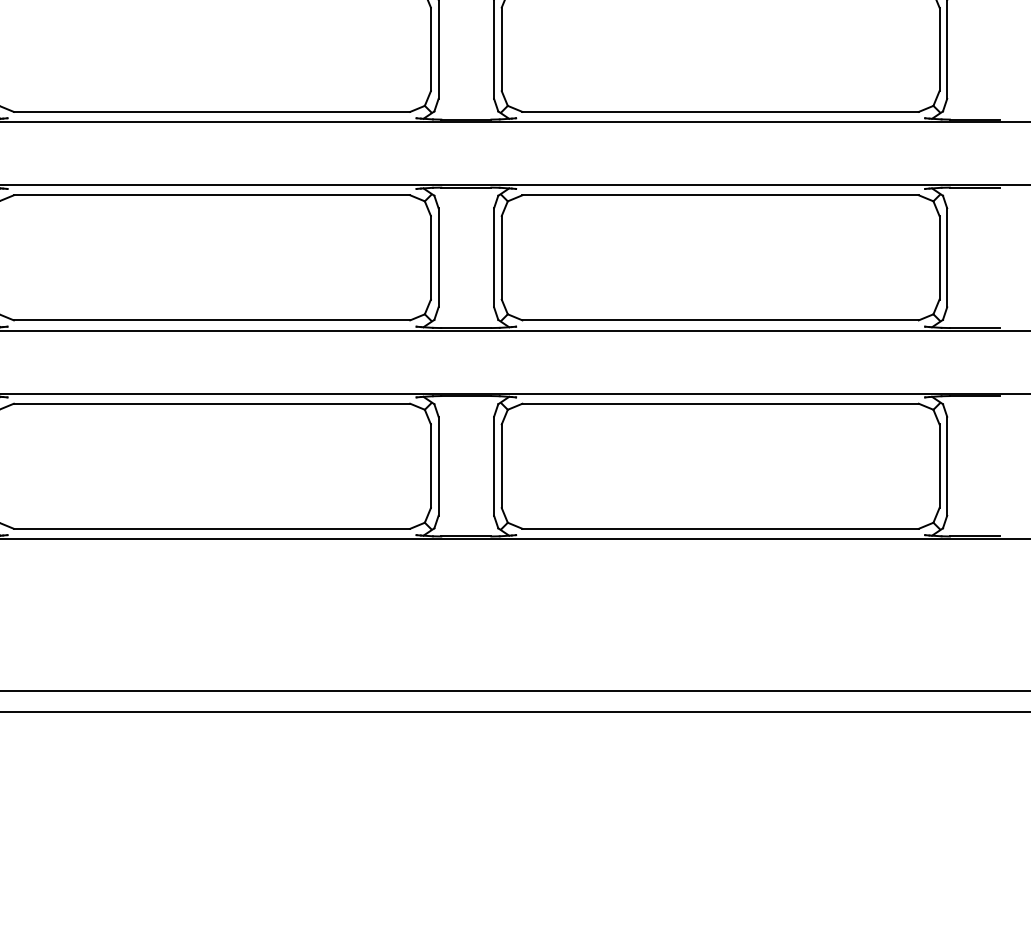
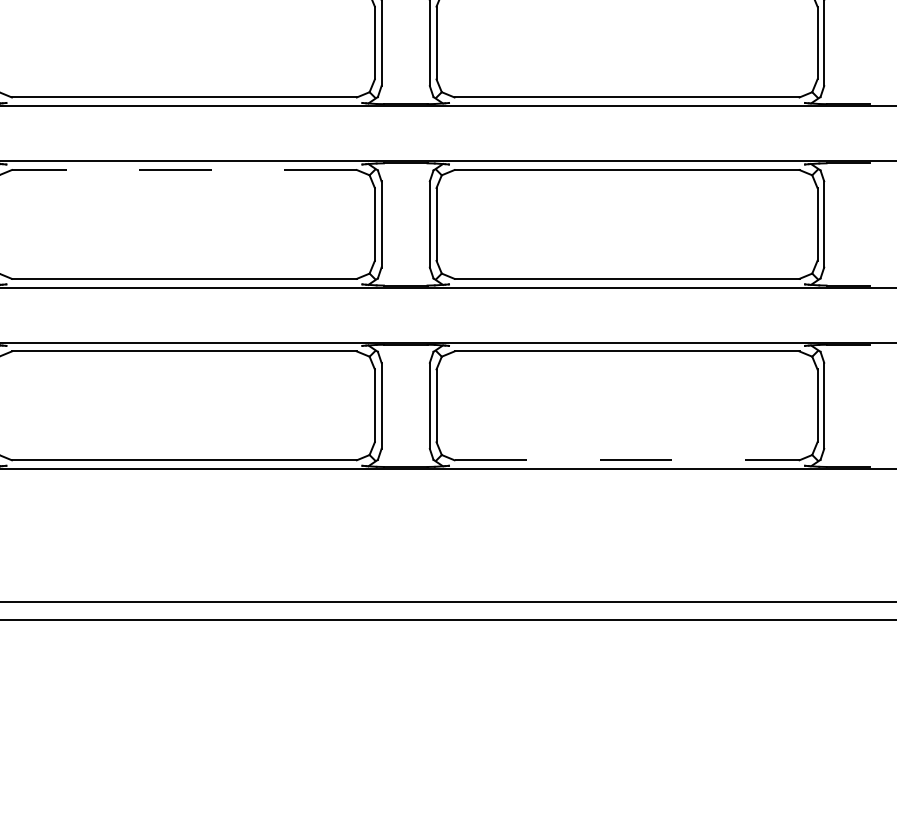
line: (211, 195) -> (183, 170), solid -> dashed
line: (721, 529) -> (627, 460), solid -> dashed

